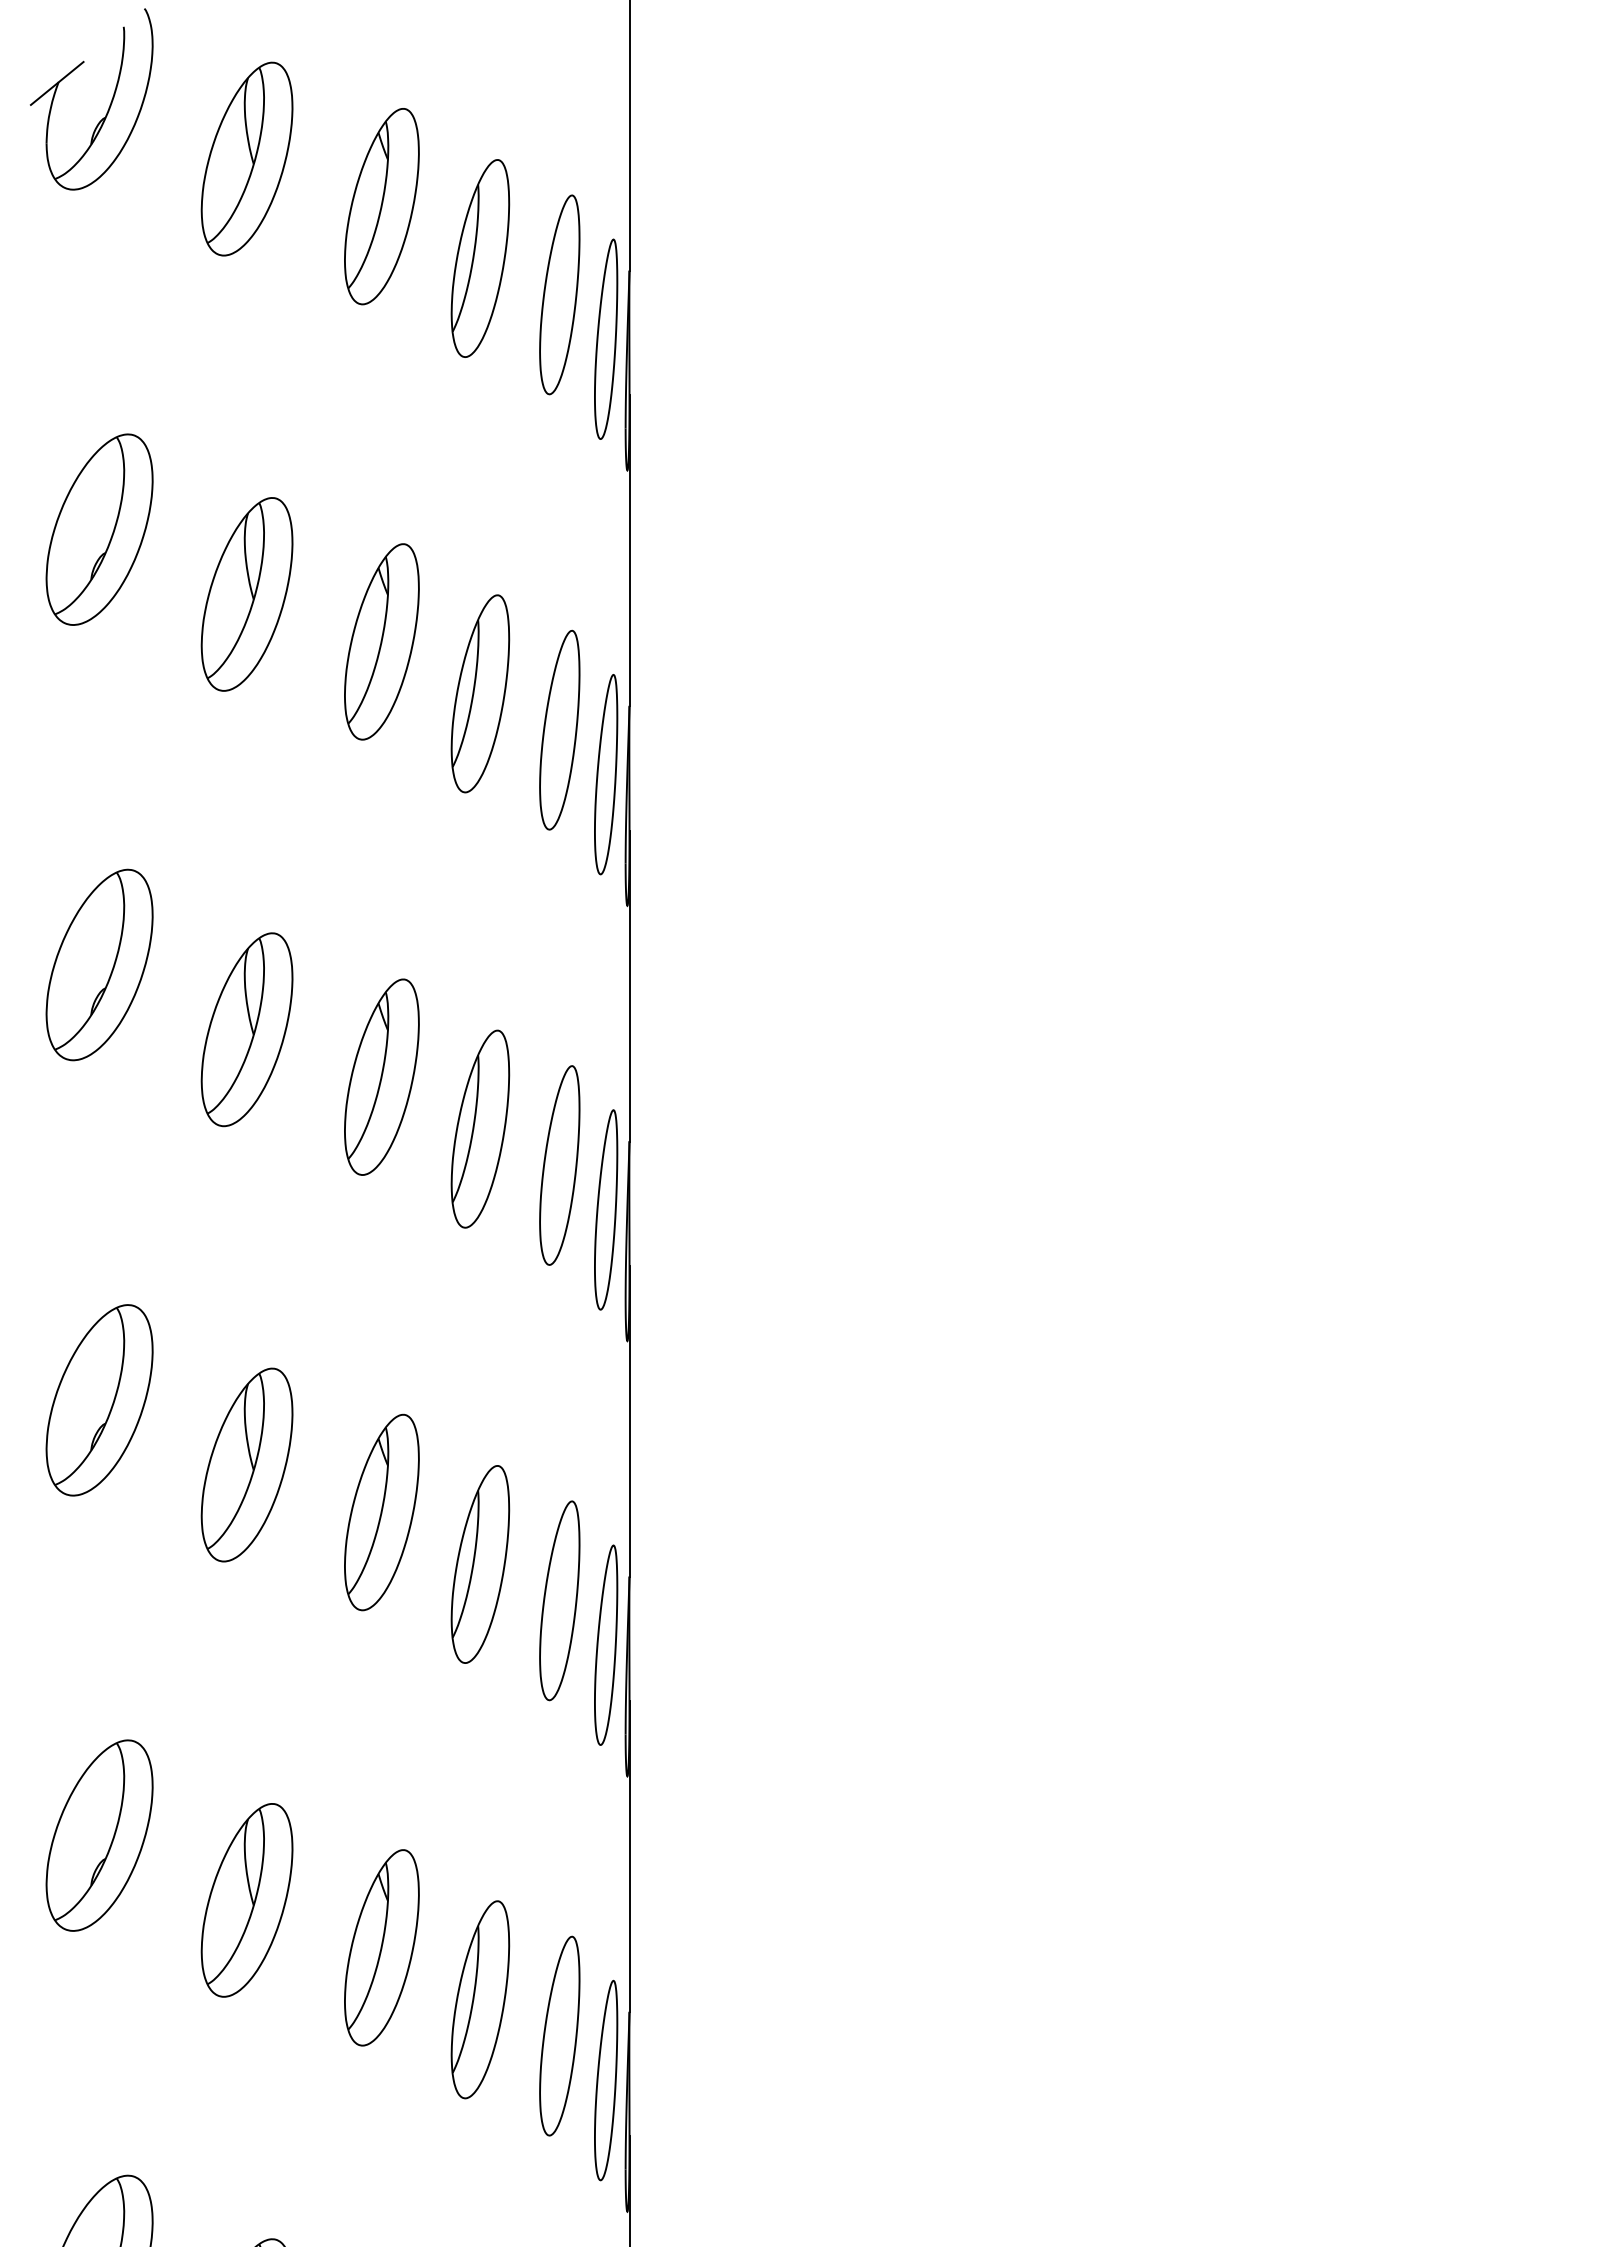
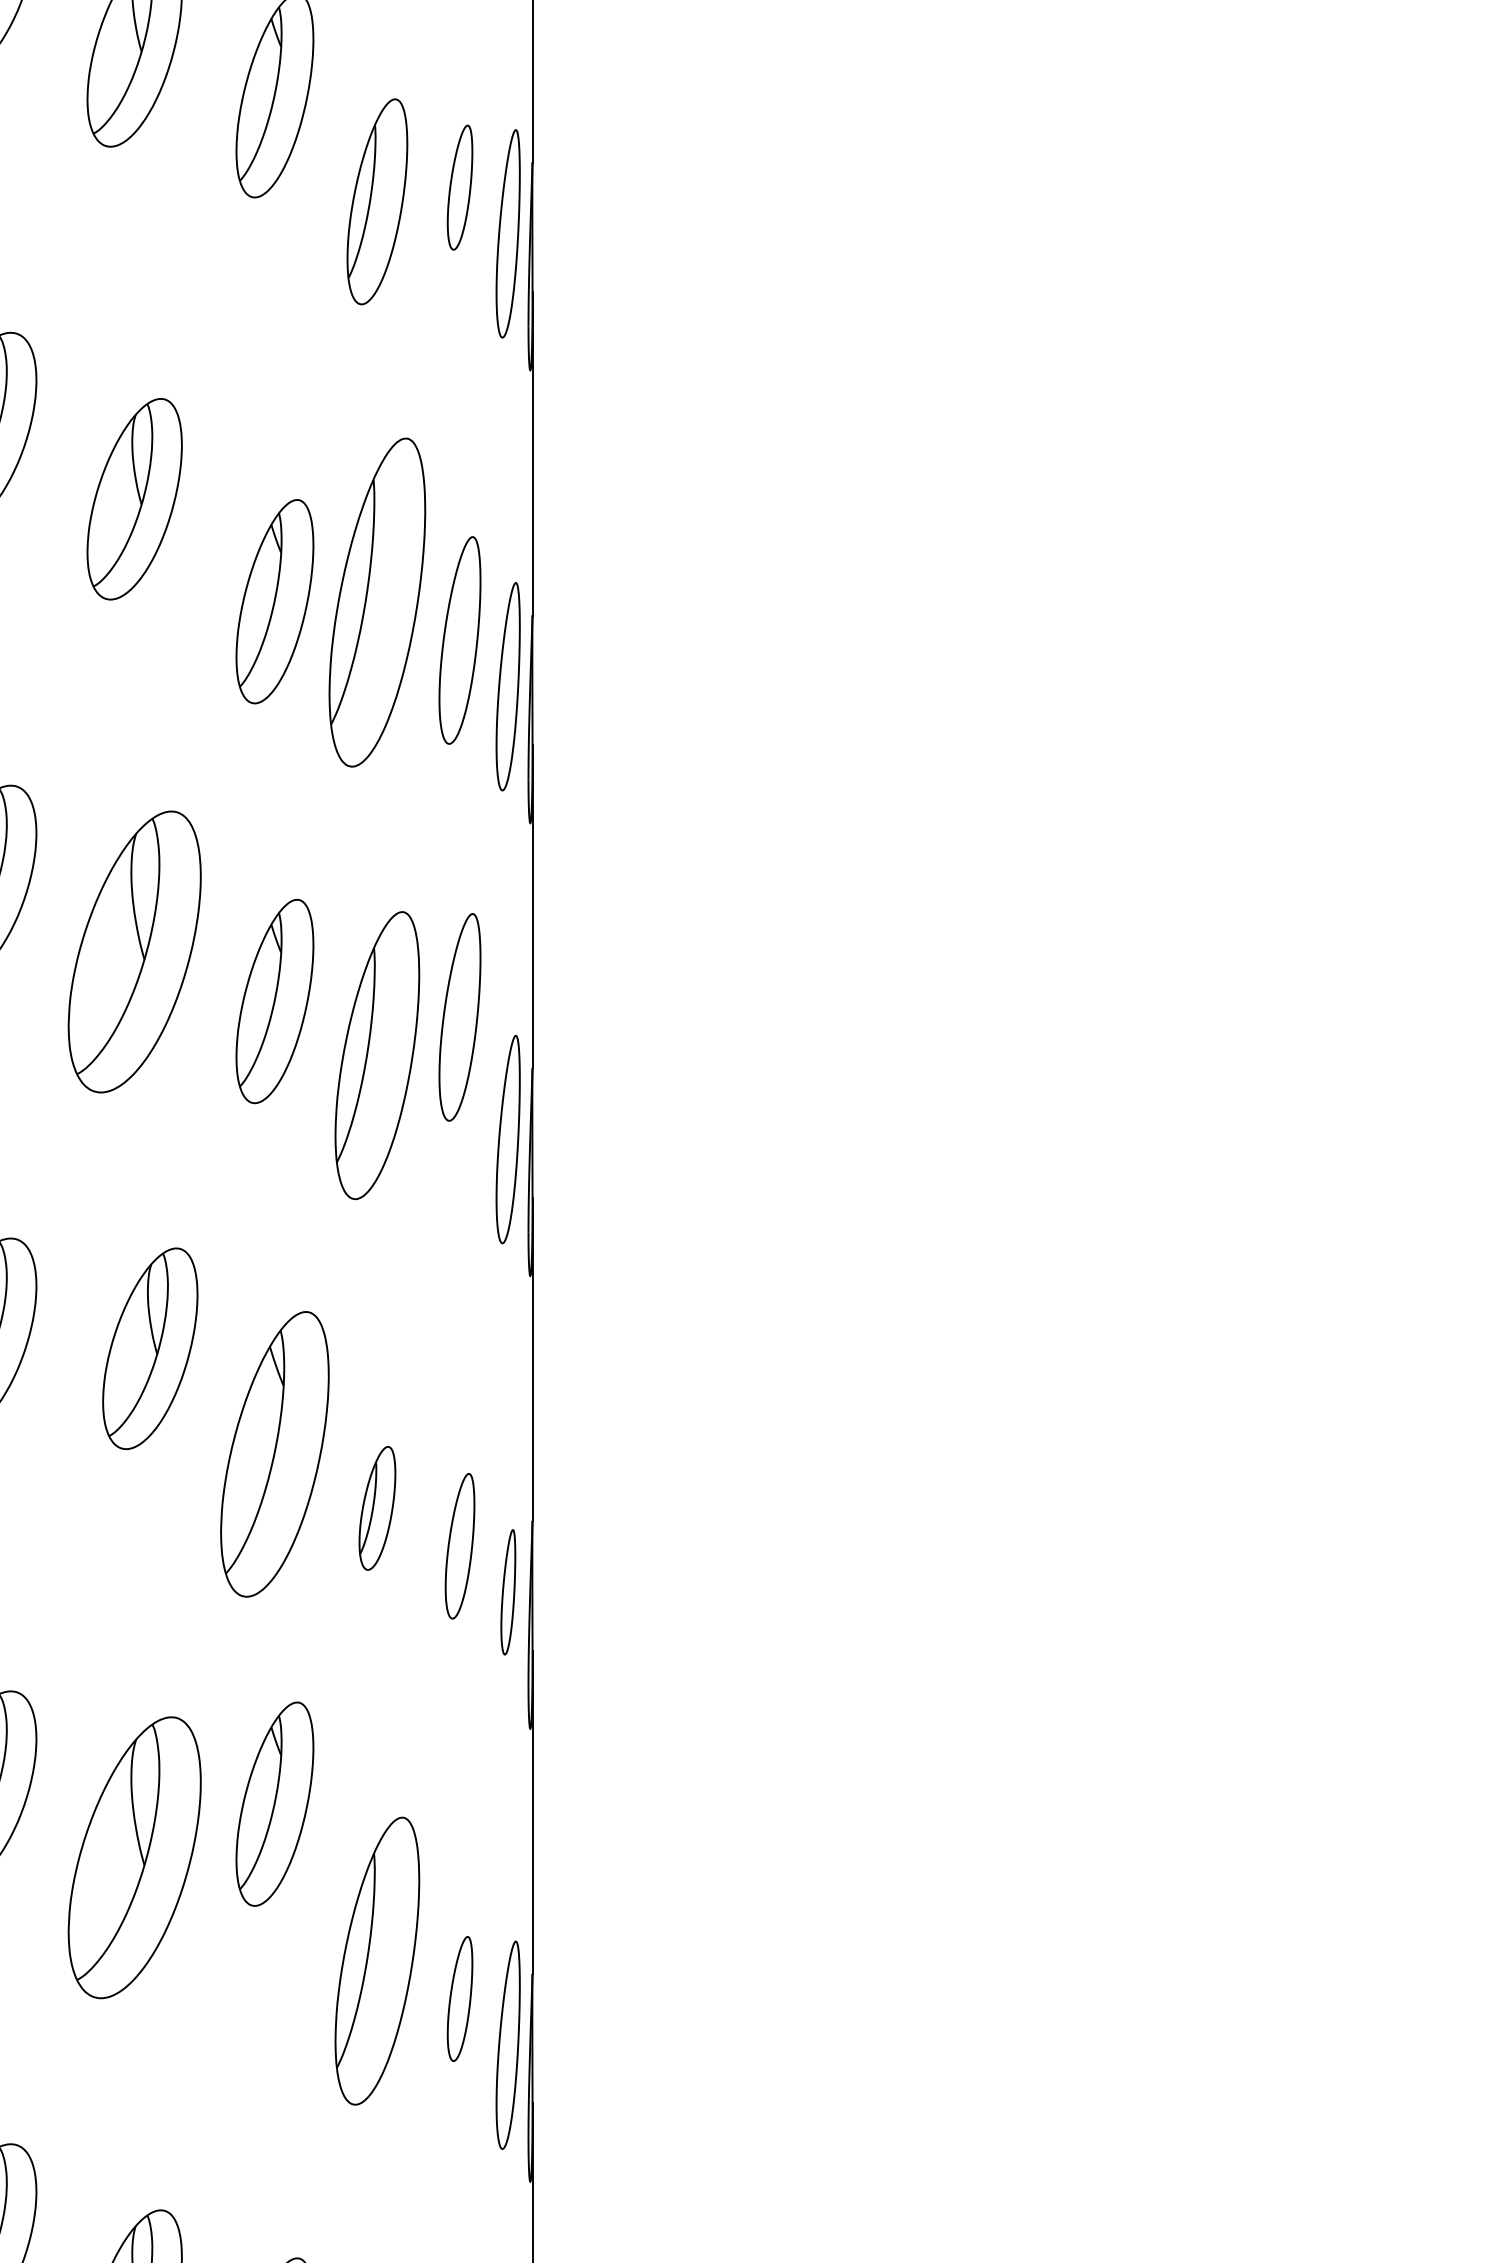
part: (480, 258) -> (377, 201), moved
part: (559, 294) -> (459, 187), size x0.6
part: (381, 641) -> (274, 601), moved
part: (480, 693) -> (377, 602), size x1.6
part: (246, 1029) -> (134, 951), size x1.4
part: (480, 1128) -> (377, 1054), size x1.4
part: (559, 1165) -> (459, 1017), moved
part: (246, 1464) -> (149, 1348), moved
part: (381, 1512) -> (274, 1454), size x1.4
part: (480, 1564) -> (377, 1508), size x0.6
part: (559, 1600) -> (459, 1545), size x0.7
part: (606, 1644) -> (508, 1591), size x0.6
part: (246, 1900) -> (134, 1857), size x1.4
part: (381, 1947) -> (274, 1803), moved
part: (480, 1999) -> (377, 1960), size x1.4
part: (559, 2035) -> (459, 1998), size x0.6

